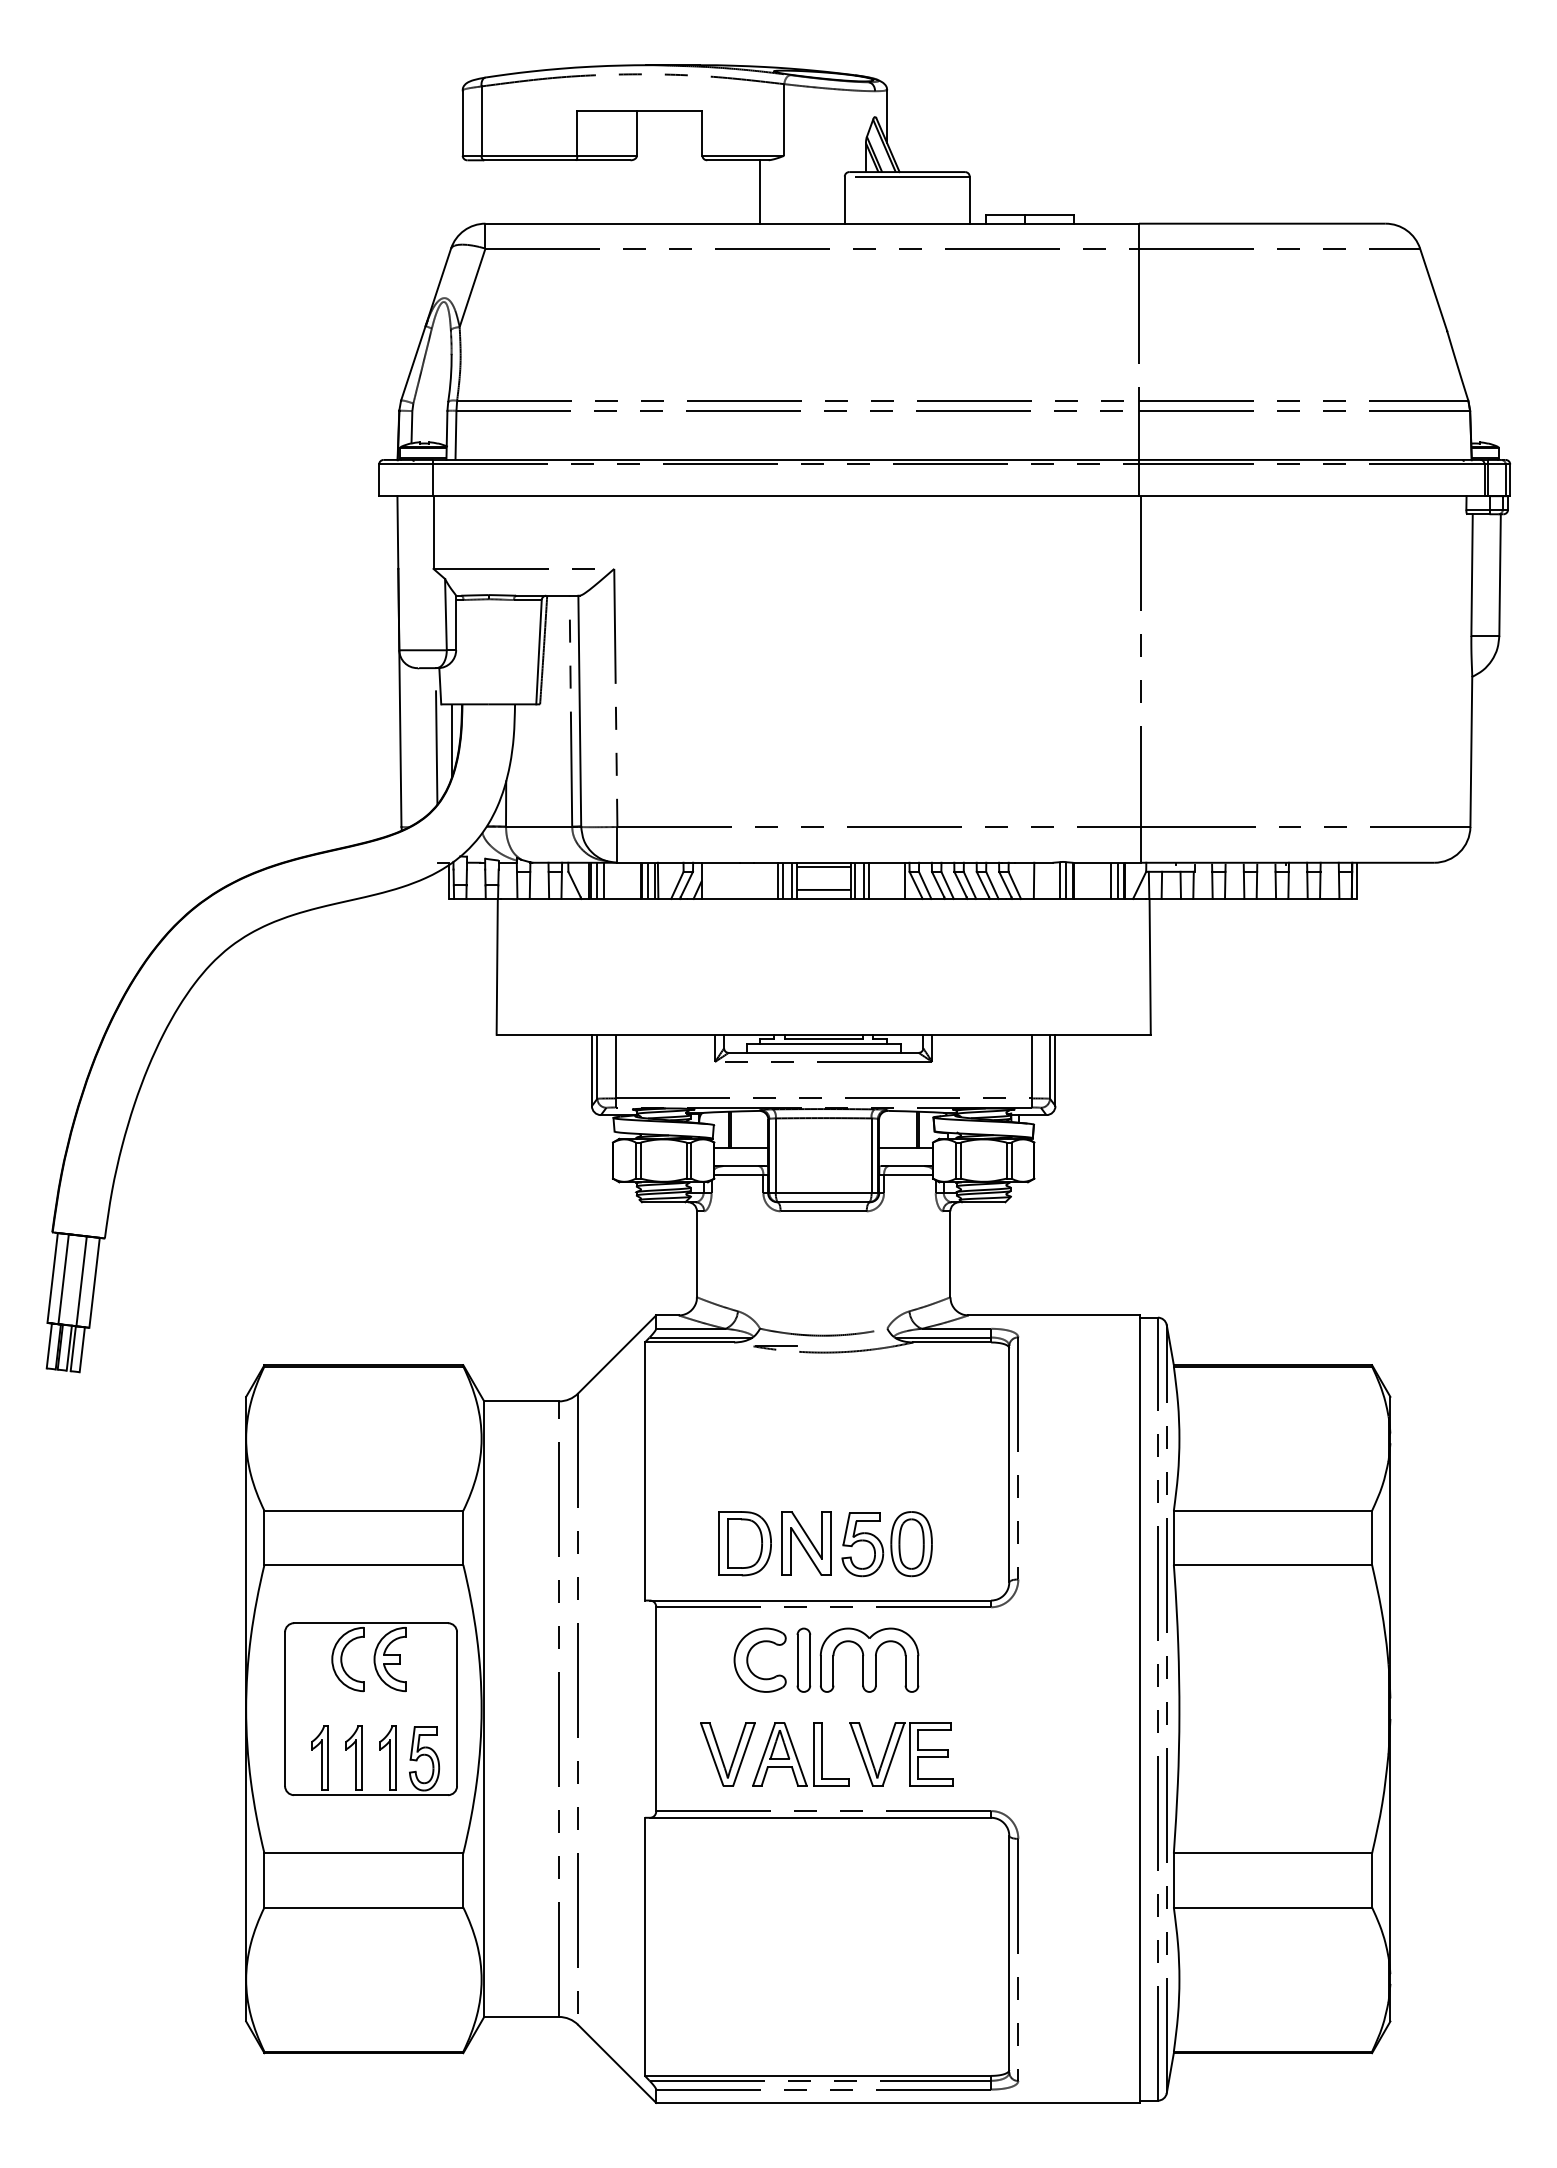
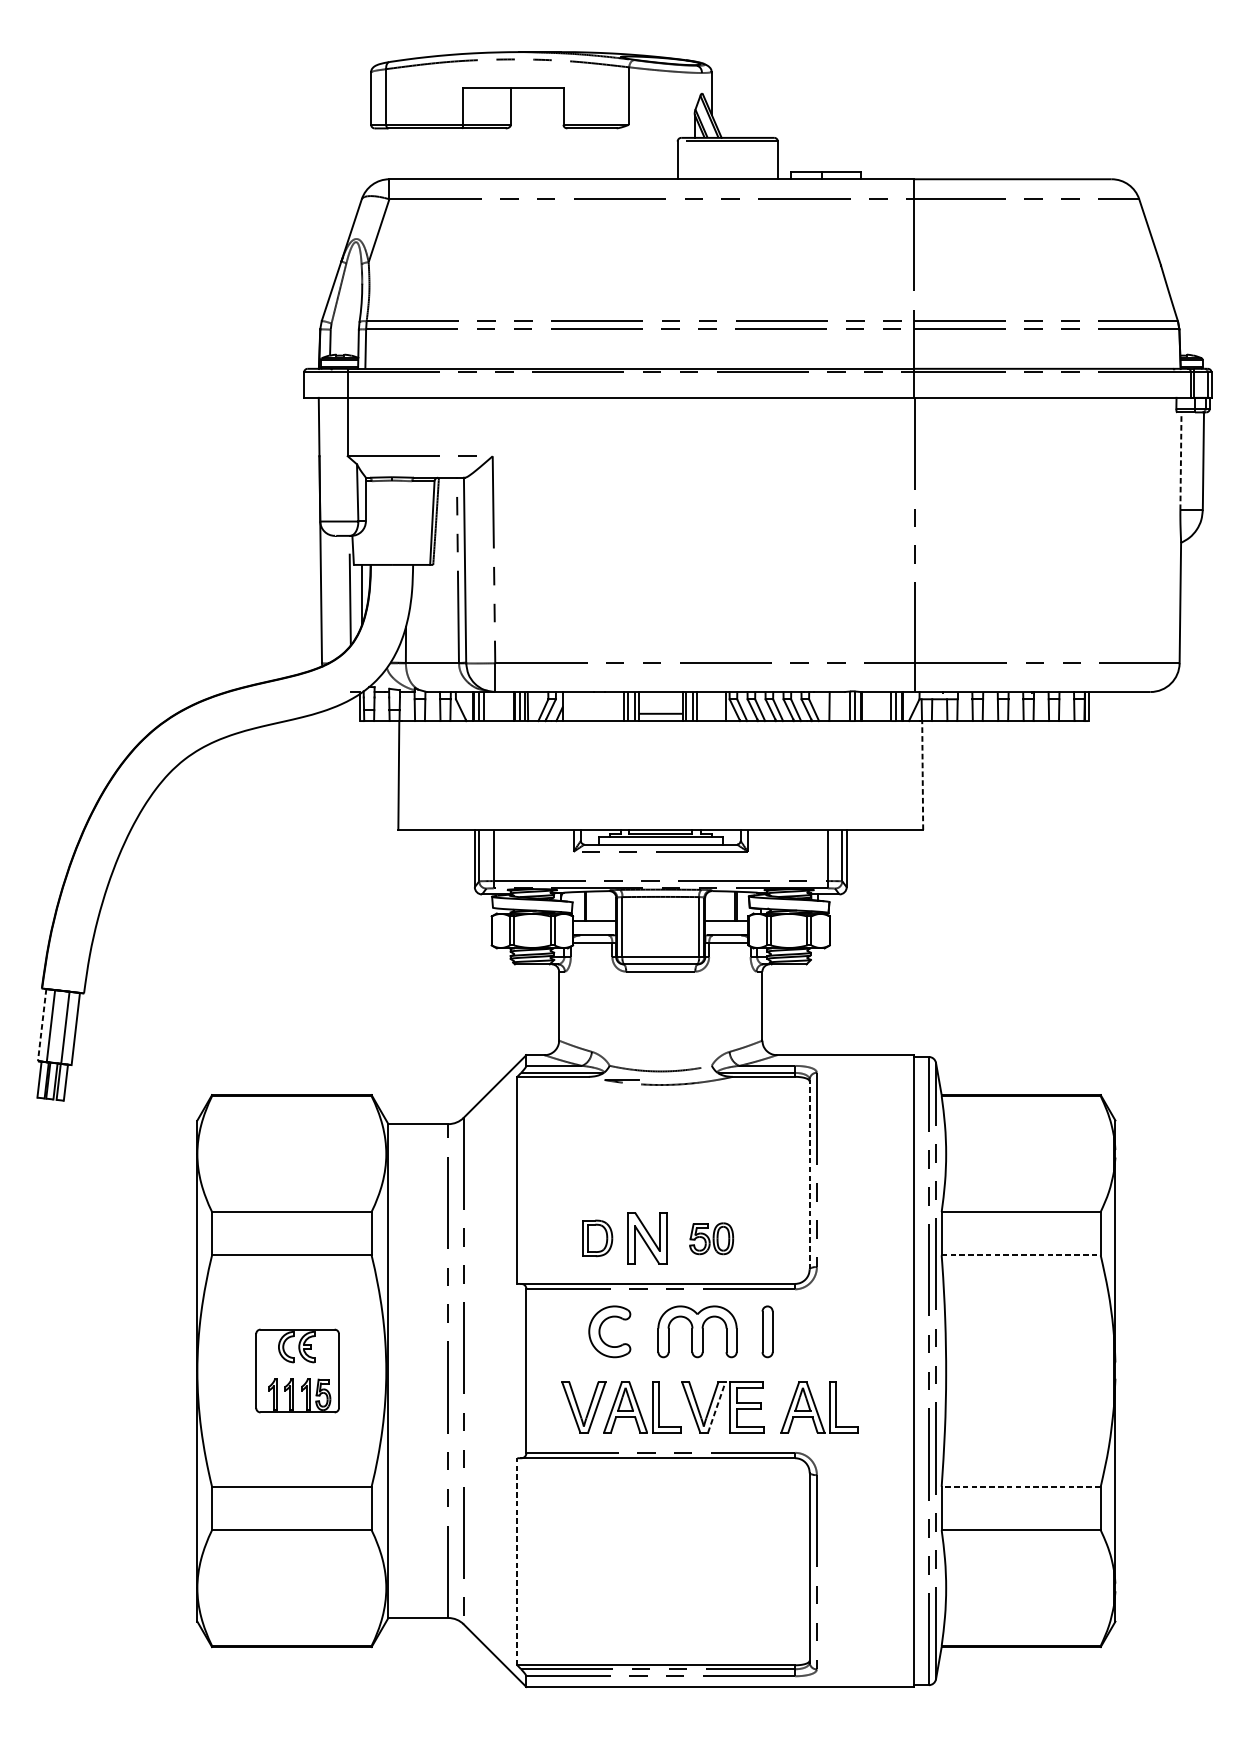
line: (760, 191) -> (610, 153), removed
line: (1472, 575) -> (1181, 461), solid -> dashed
line: (823, 867) -> (660, 695), removed
line: (1150, 966) -> (922, 775), solid -> dashed
line: (52, 1278) -> (42, 1025), solid -> dashed
line: (1009, 1463) -> (809, 1173), solid -> dashed
part: (744, 1543) -> (597, 1238), size x0.7
part: (886, 1544) -> (711, 1238), size x0.6
line: (1273, 1564) -> (1021, 1255), solid -> dashed
part: (803, 1659) -> (767, 1331), moved
part: (370, 1708) -> (297, 1370), size x0.6
line: (893, 1754) -> (716, 1407), solid -> dashed
part: (1021, 1754) -> (819, 1407), added
line: (1272, 1853) -> (1020, 1486), solid -> dashed
line: (644, 1946) -> (516, 1561), solid -> dashed

